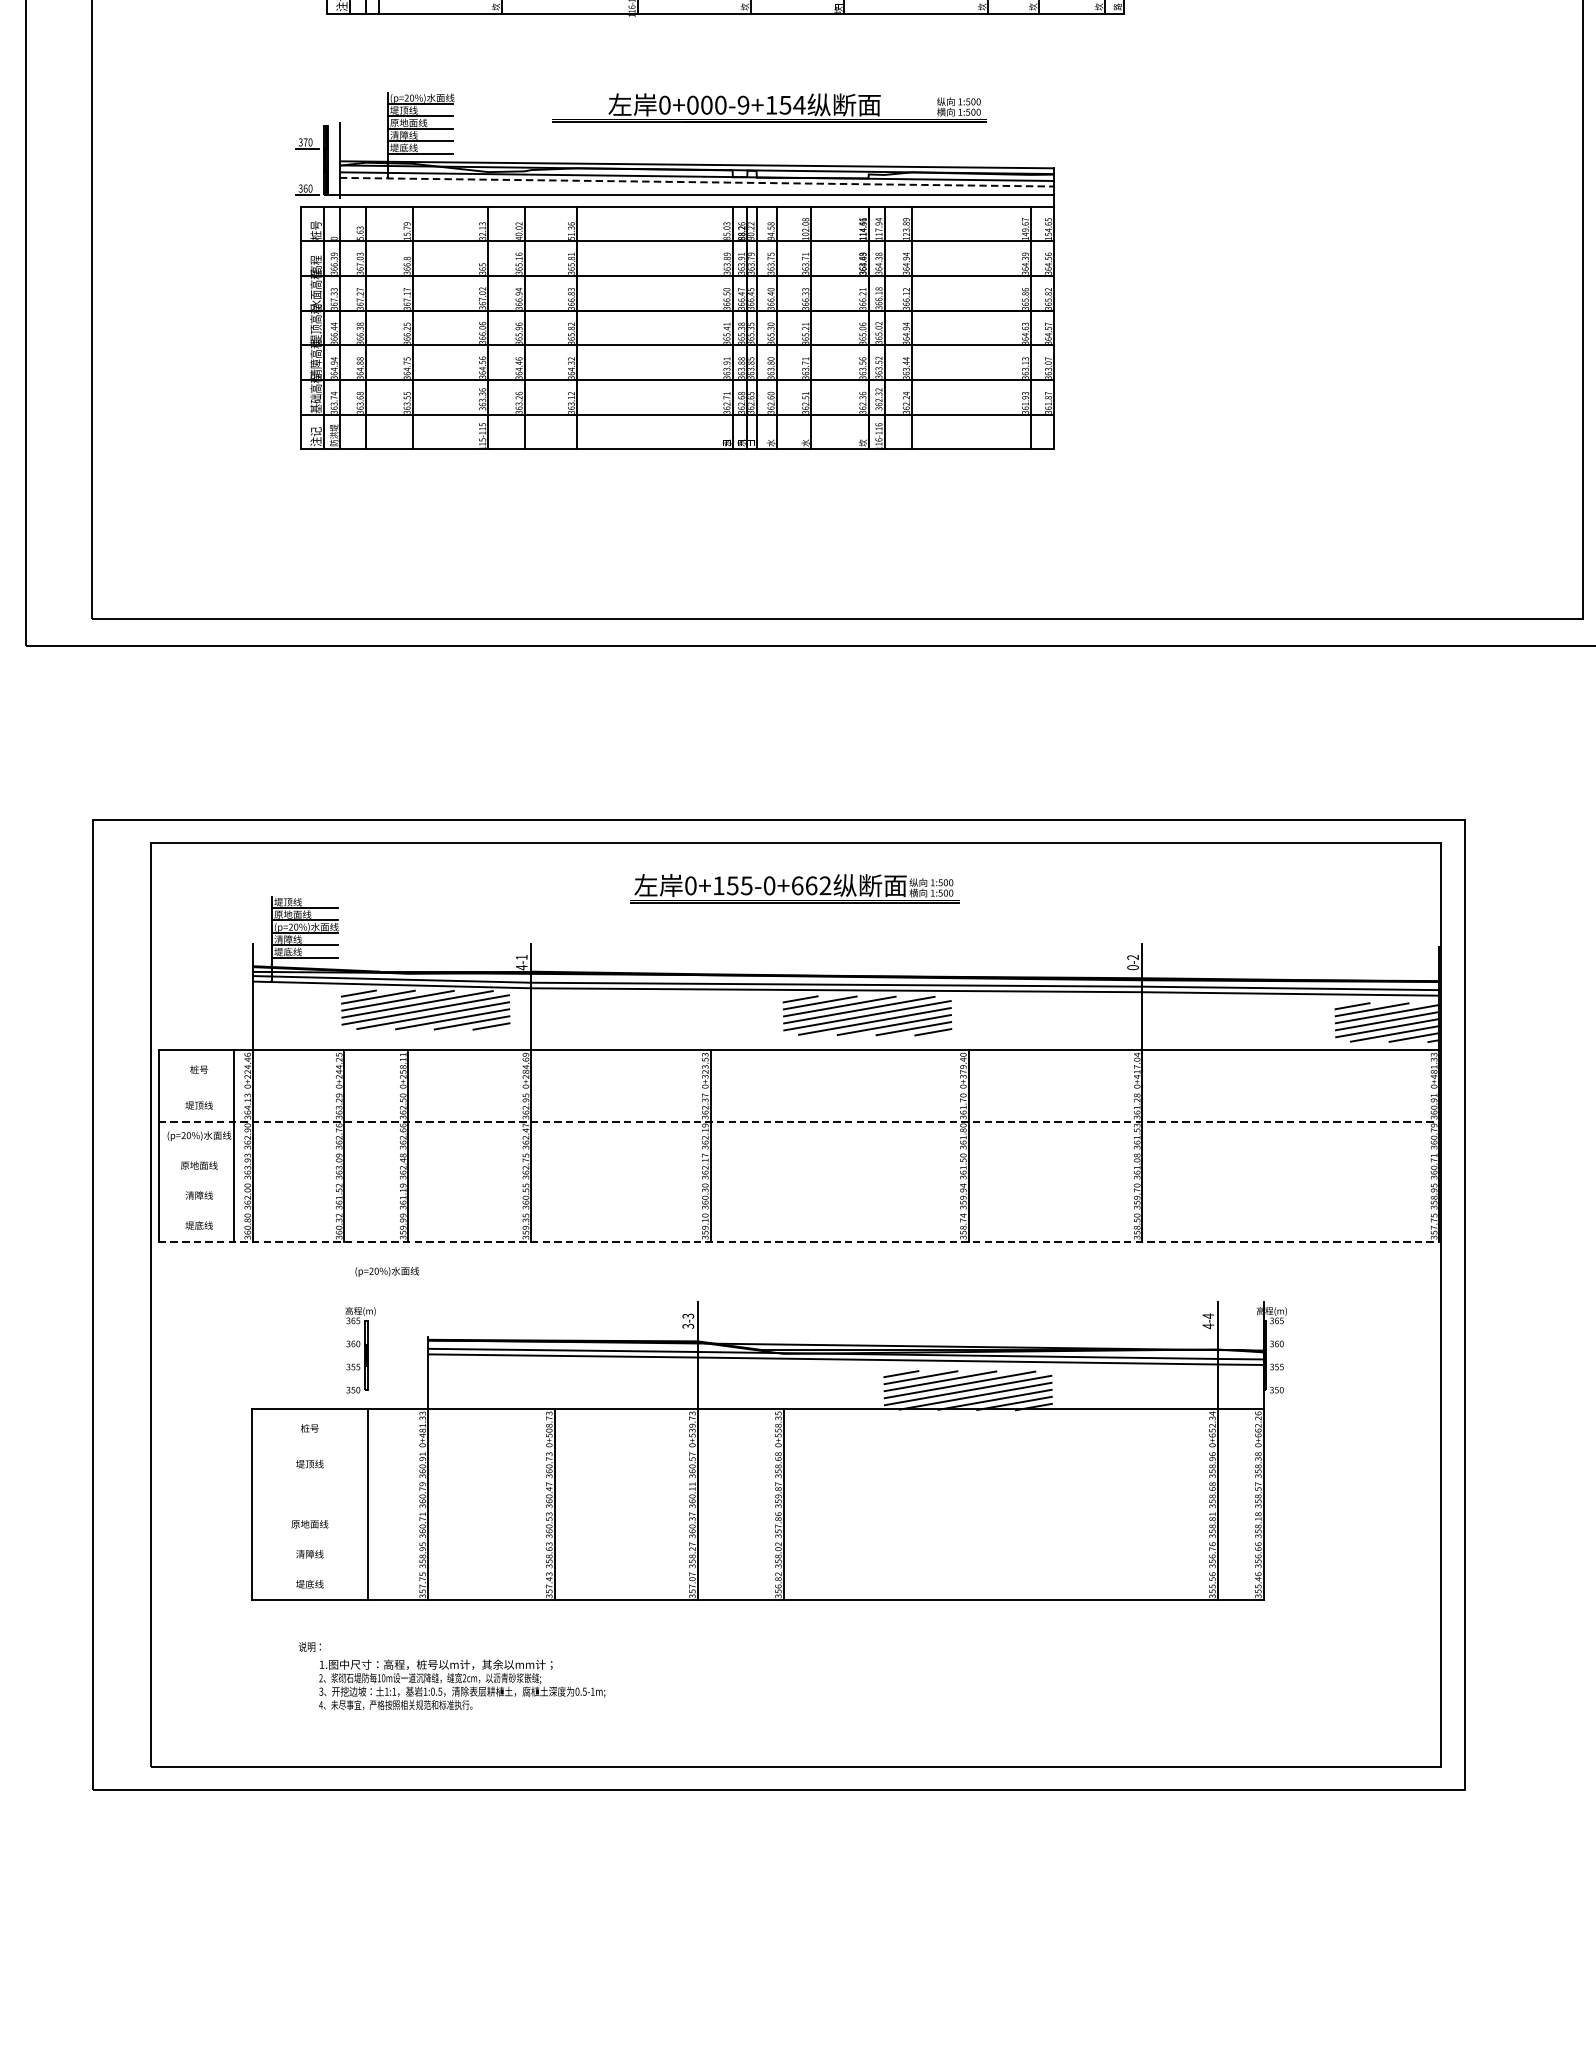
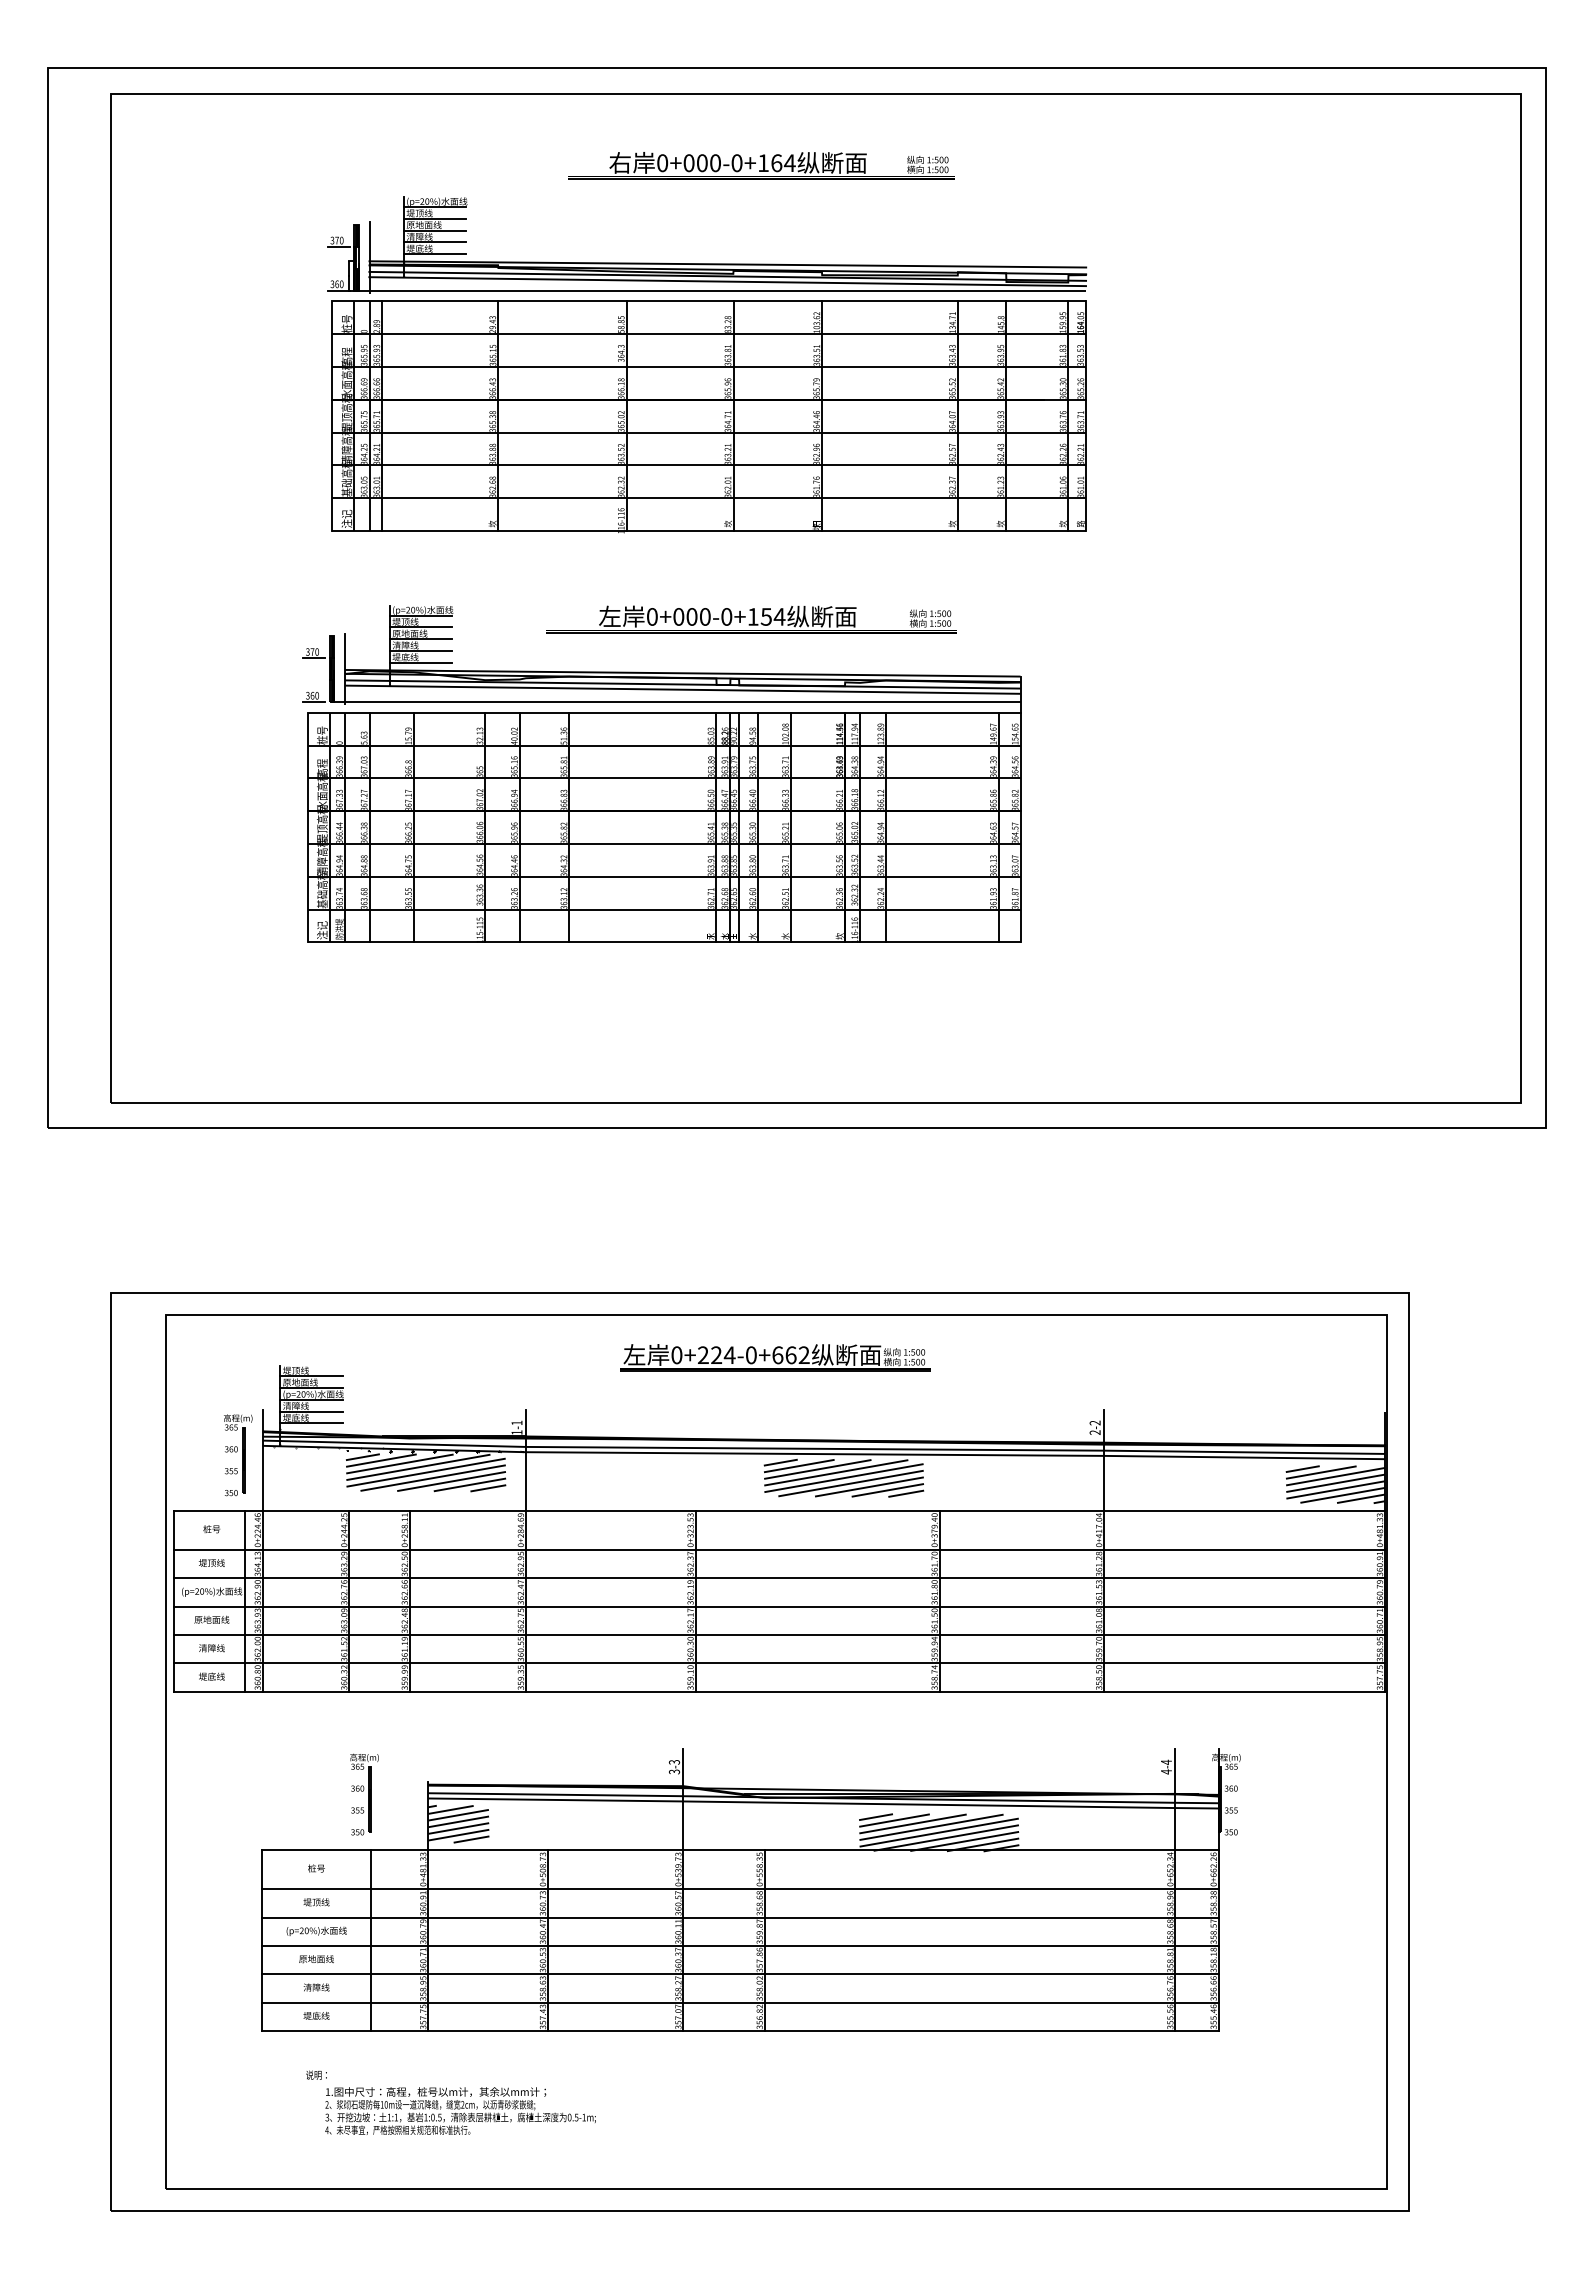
text: (743, 104) -> (726, 616), 0+000-9+154 -> 0+000-0+154
line: (696, 181) -> (682, 689), dashed -> solid
text: (732, 886) -> (716, 1355), 0+155-0+662 -> 0+224-0+662
text: (521, 967) -> (516, 1432), 4-1 -> 1-1
text: (1132, 967) -> (1094, 1432), 0-2 -> 2-2
hatch: (396, 985) -> (398, 1449), added
part: (227, 991) -> (238, 1455), added
line: (798, 1091) -> (778, 1549), added
line: (799, 1121) -> (779, 1578), dashed -> solid
line: (798, 1151) -> (778, 1606), added
line: (798, 1182) -> (778, 1635), added
line: (798, 1211) -> (778, 1663), added
line: (799, 1241) -> (779, 1691), dashed -> solid
text: (387, 1270) -> (316, 1930), moved
hatch: (459, 1380) -> (458, 1823), added
line: (757, 1450) -> (739, 1889), added
line: (757, 1480) -> (739, 1917), added
line: (757, 1509) -> (739, 1945), added
line: (757, 1540) -> (739, 1974), added
line: (757, 1570) -> (739, 2002), added

